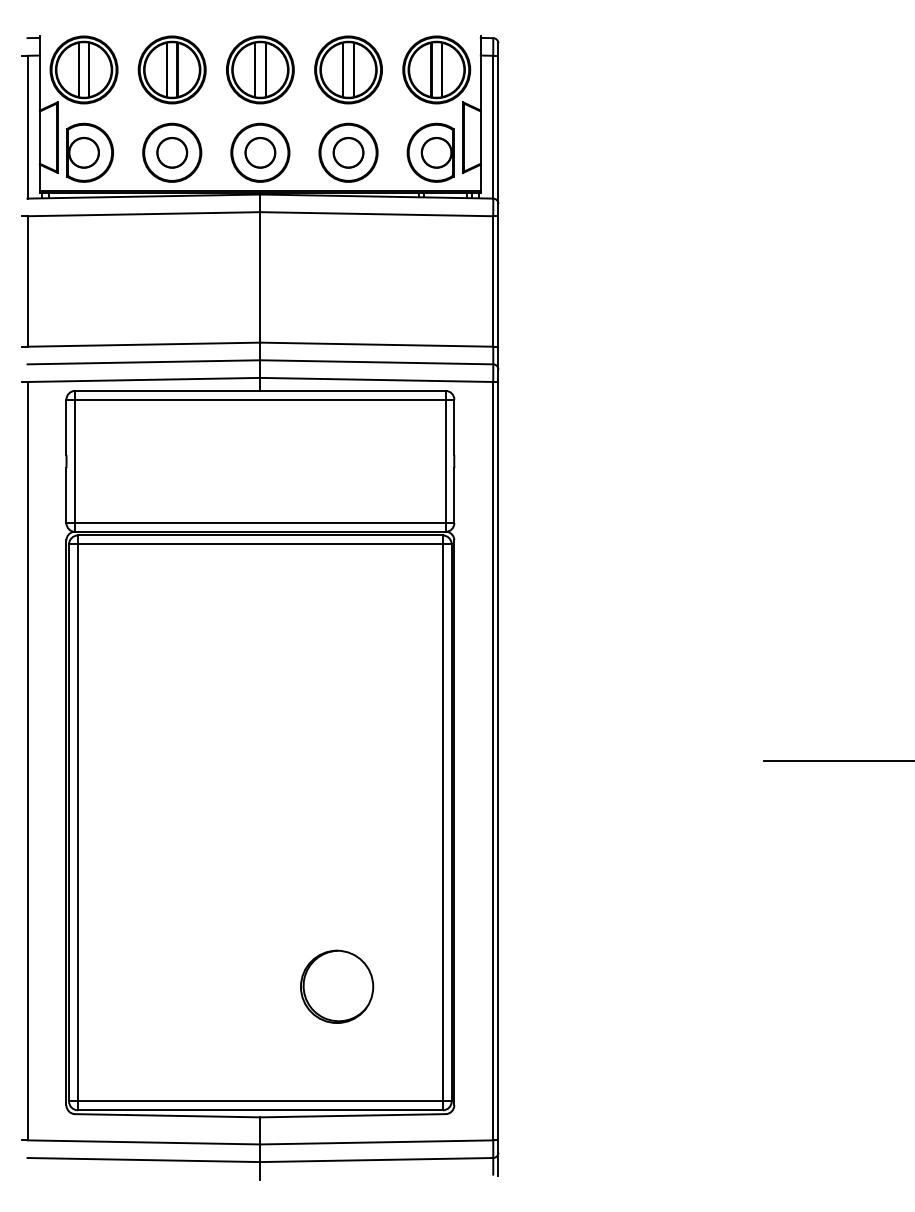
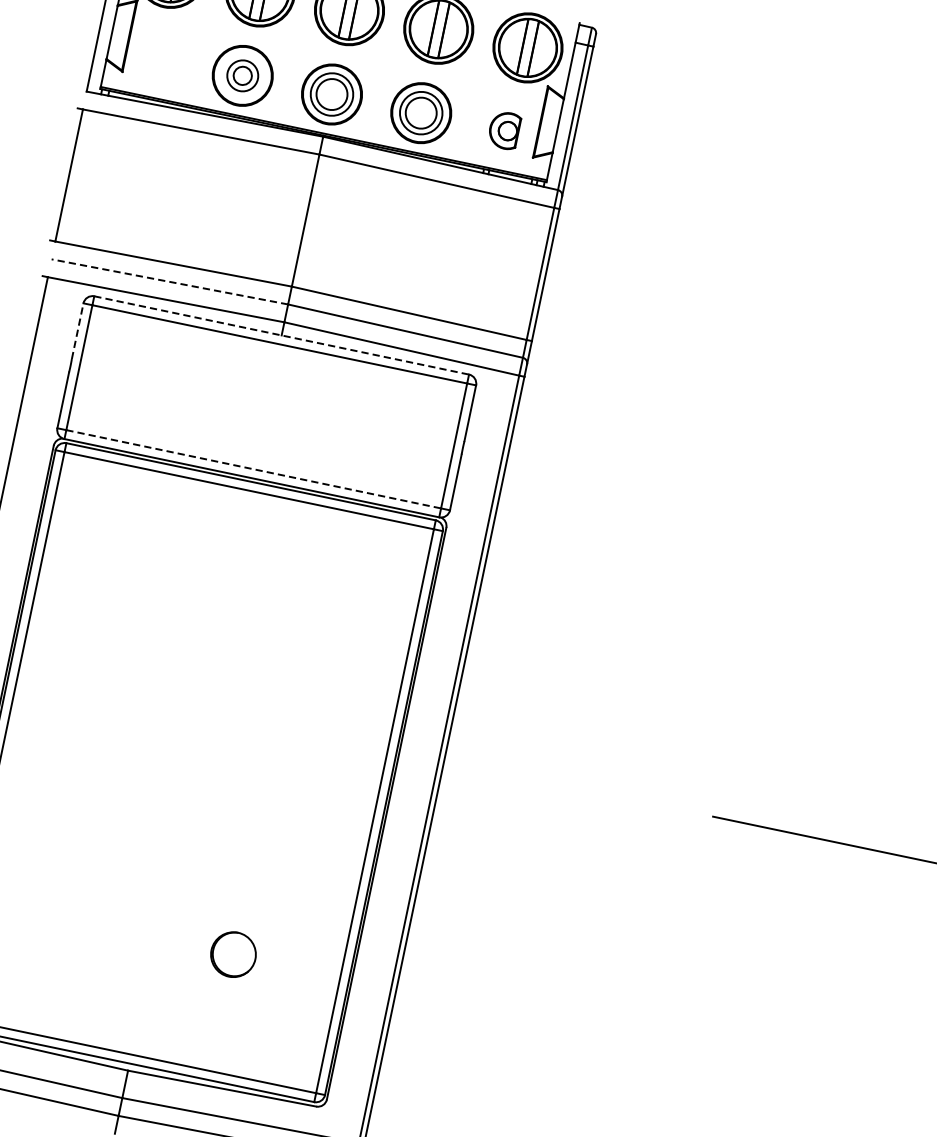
part: (89, 152) -> (159, 58), removed
circle: (171, 152) -> (242, 75), size x0.6
circle: (260, 152) -> (332, 94), size x1.4
circle: (348, 152) -> (421, 112), size x1.4
part: (430, 152) -> (504, 130), size x0.6
line: (143, 362) -> (169, 281), solid -> dashed
line: (260, 390) -> (281, 335), solid -> dashed
line: (66, 427) -> (77, 331), solid -> dashed
line: (260, 523) -> (253, 469), solid -> dashed
part: (337, 986) -> (233, 954), size x0.6

